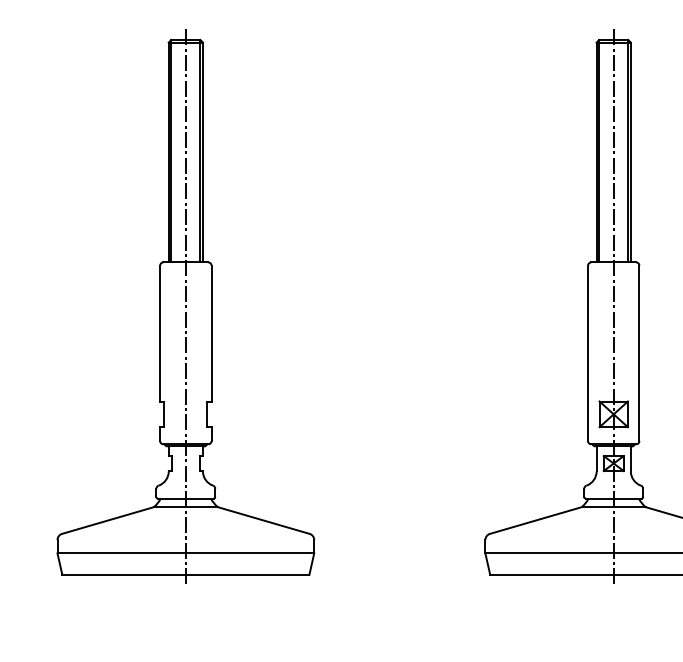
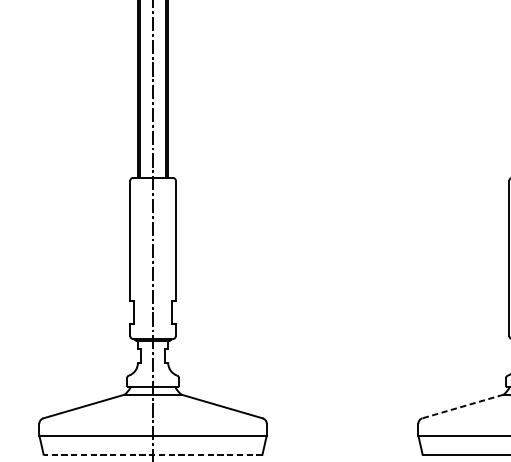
line: (535, 520) -> (462, 406), solid -> dashed
line: (185, 574) -> (152, 454), solid -> dashed

